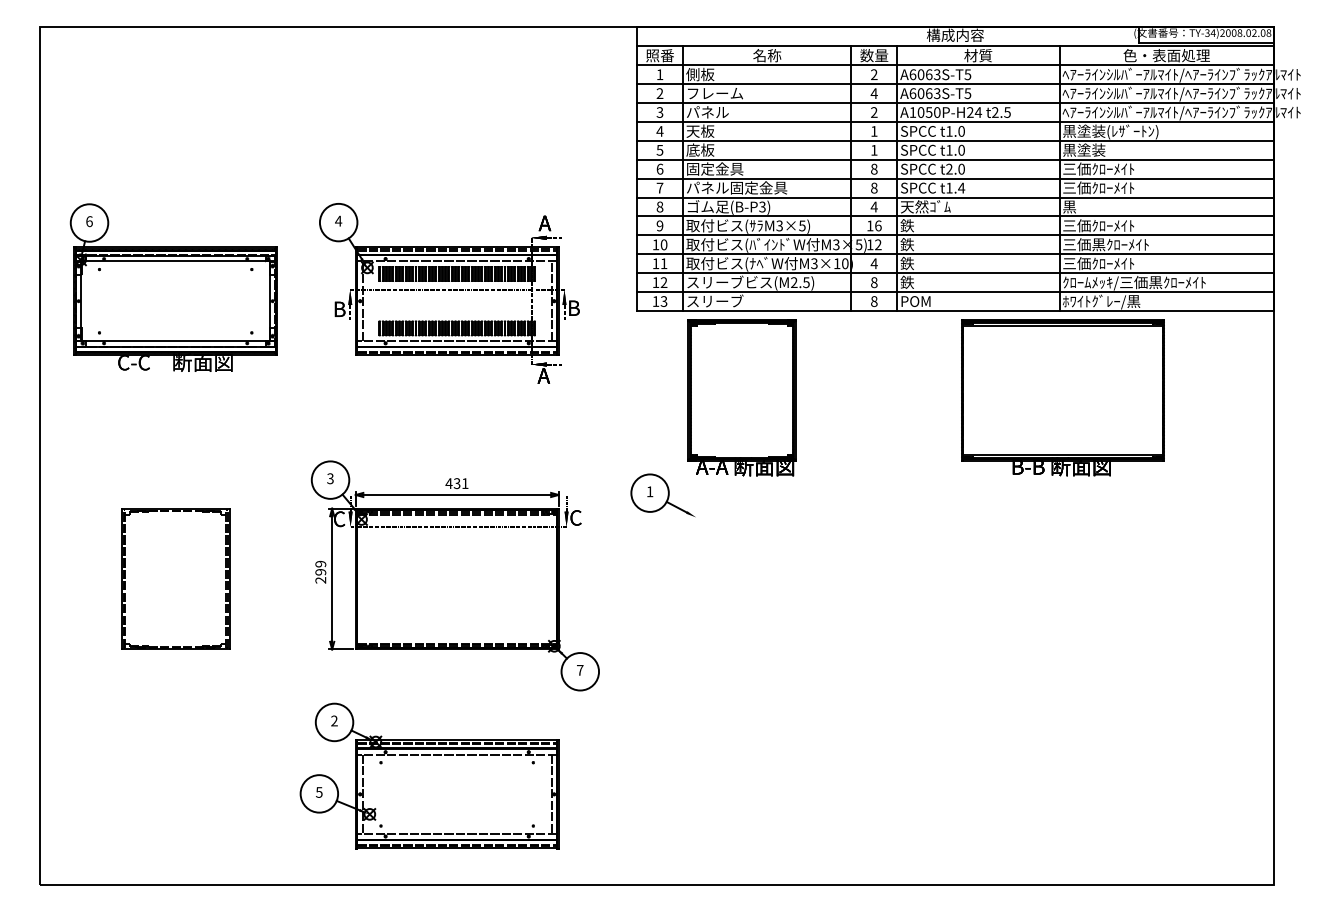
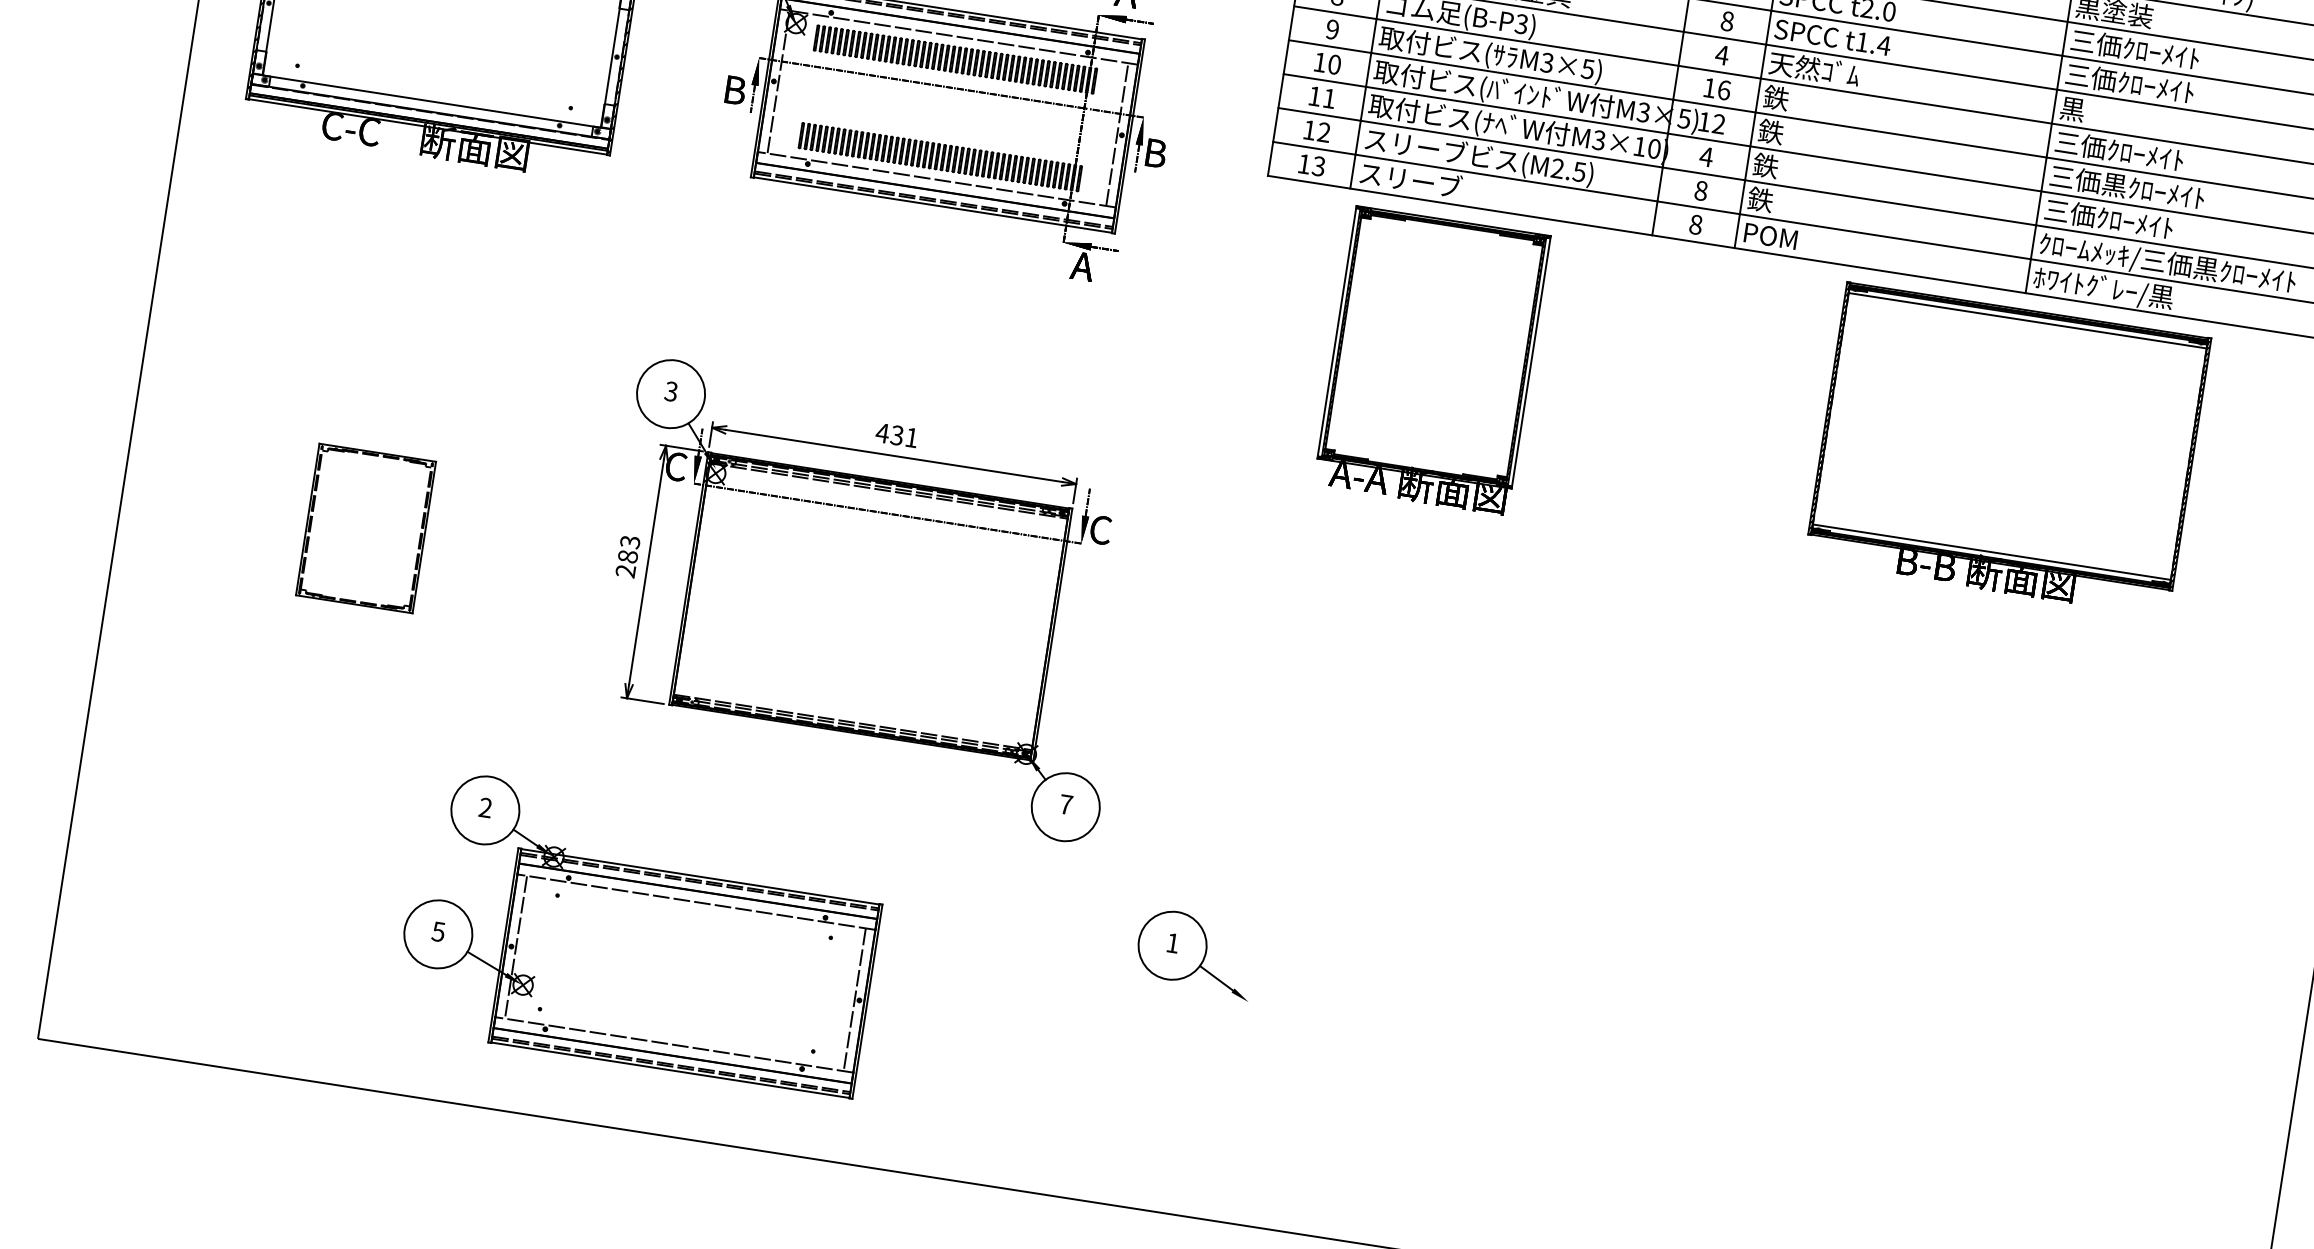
part: (662, 495) -> (1194, 953), moved
text: (320, 567) -> (628, 548), 299 -> 283
part: (175, 578) -> (365, 527), size x0.6
part: (429, 775) -> (640, 931), moved

